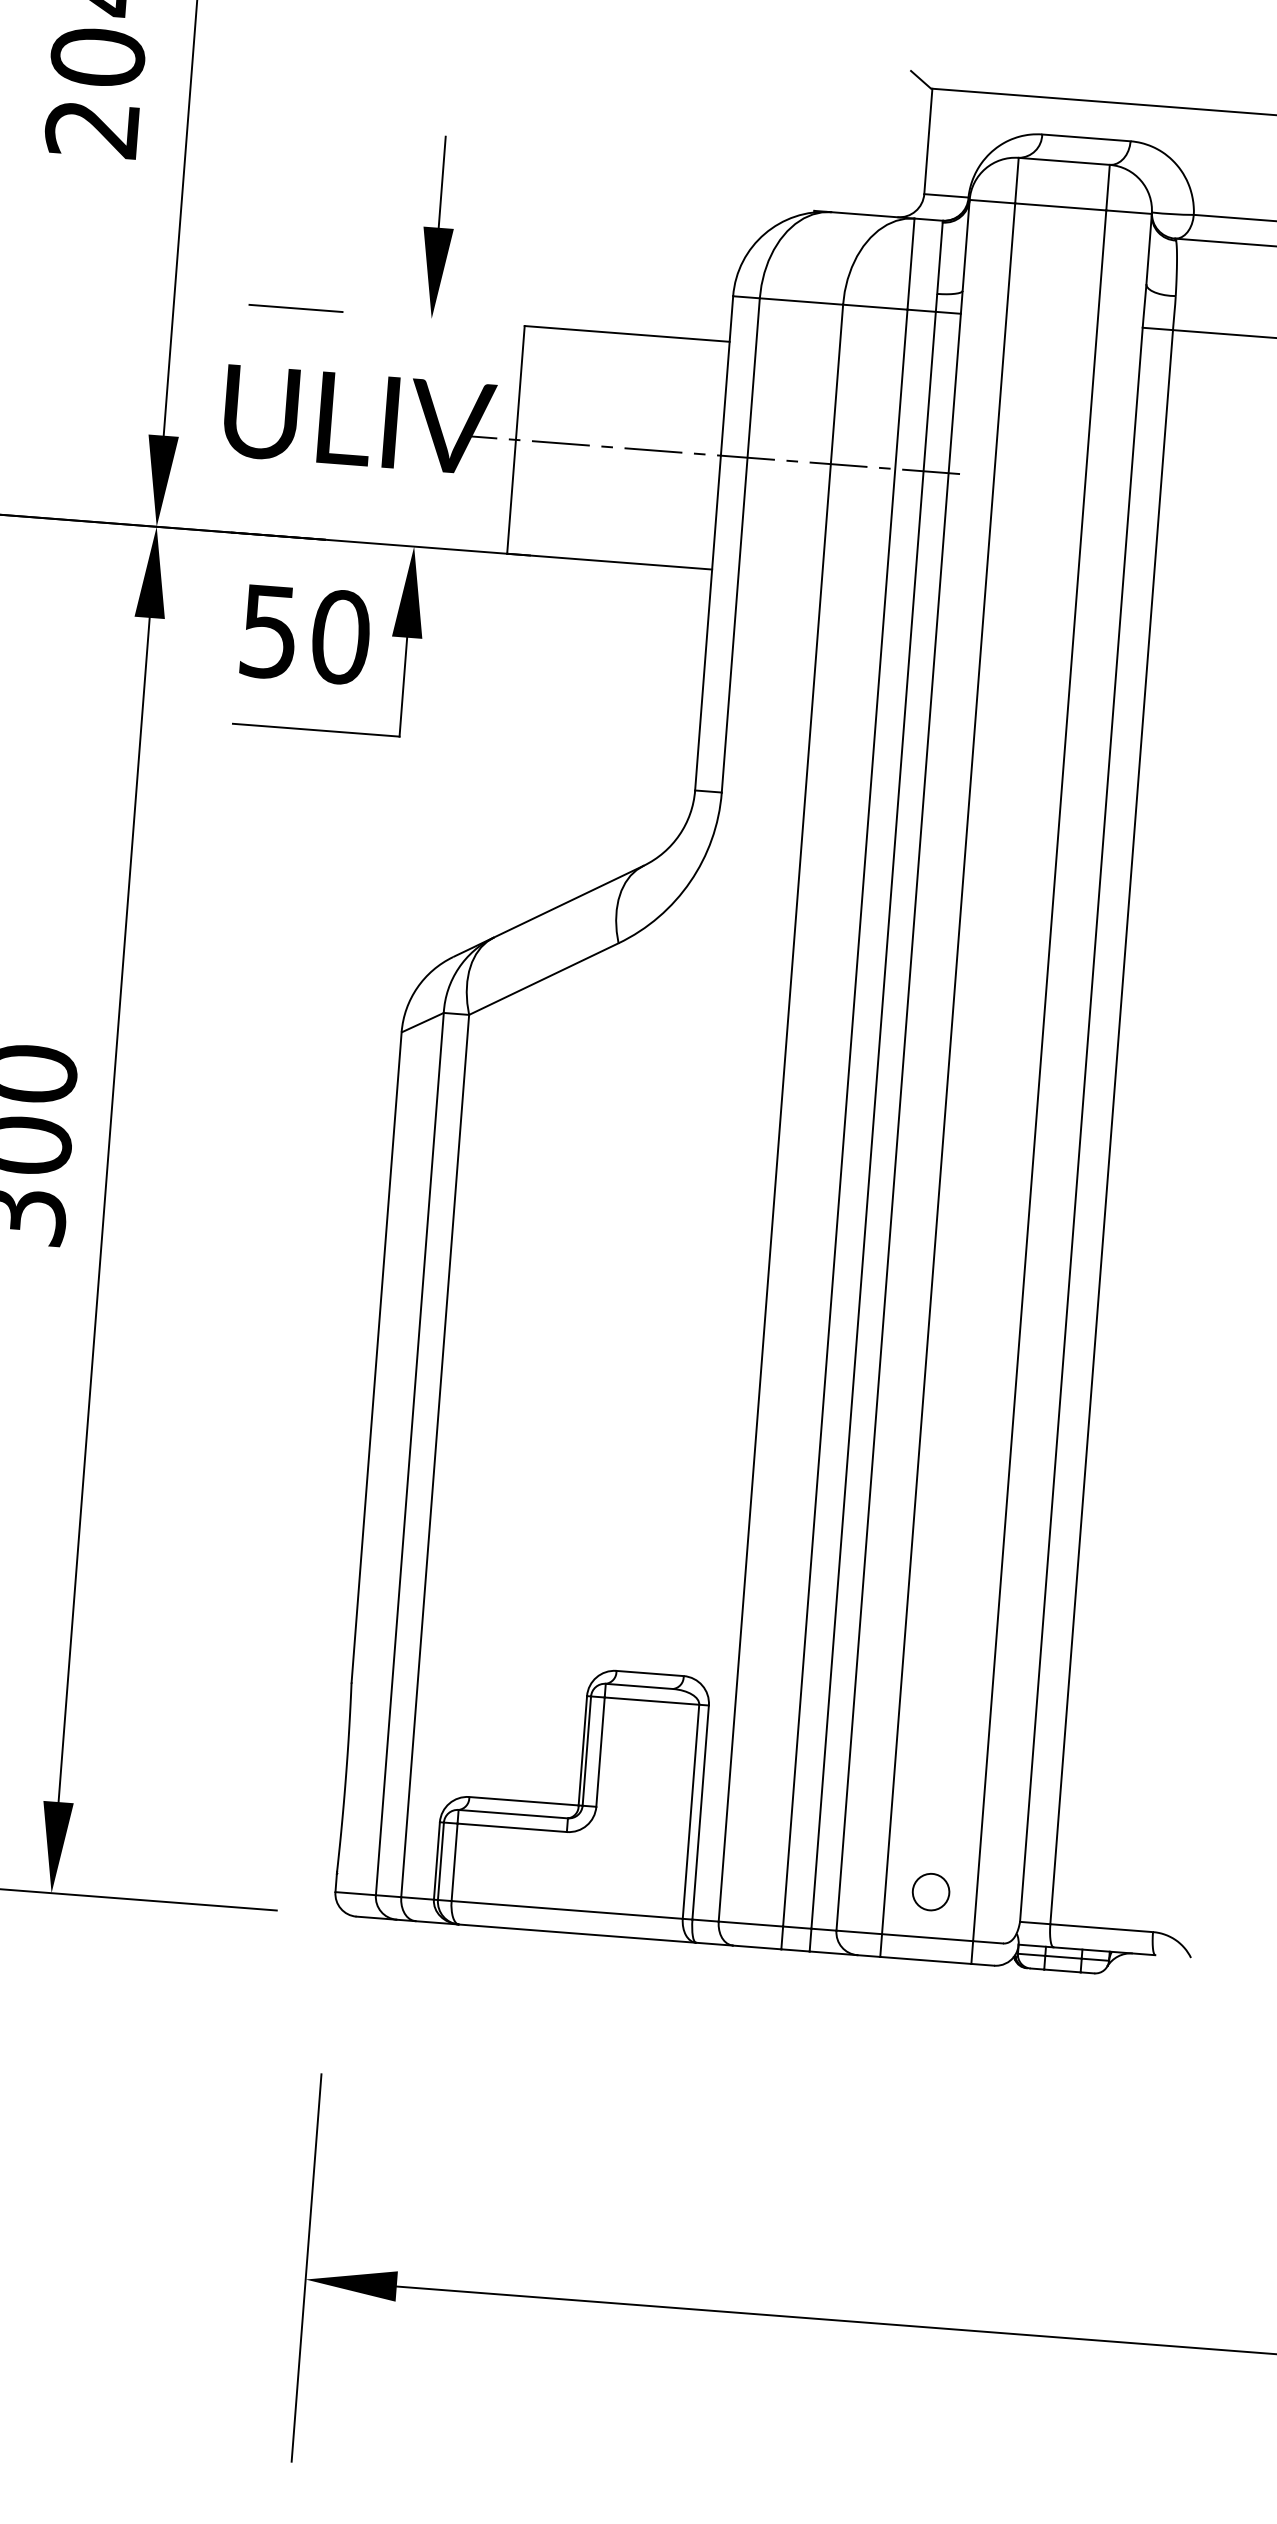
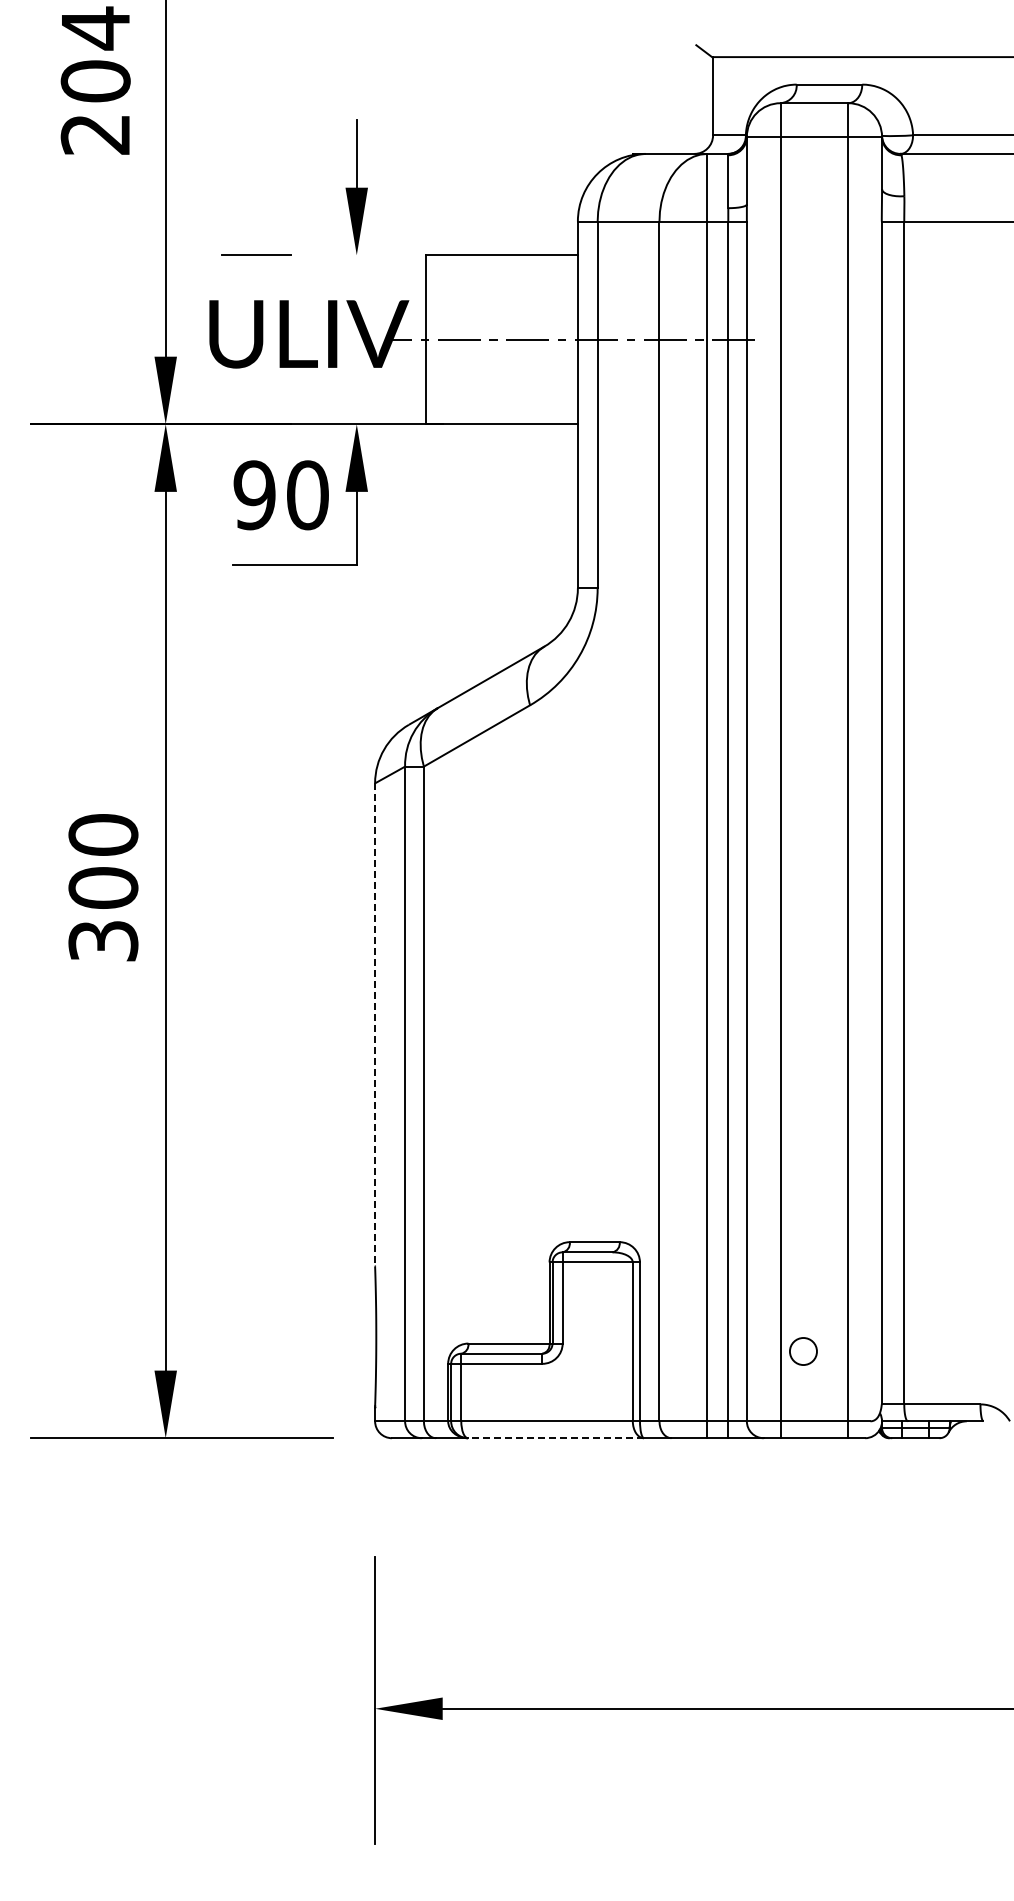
text: (268, 631) -> (254, 495), 50 -> 90
line: (377, 1358) -> (375, 1025), solid -> dashed
circle: (931, 1892) -> (803, 1351), moved
line: (578, 1934) -> (556, 1438), solid -> dashed

